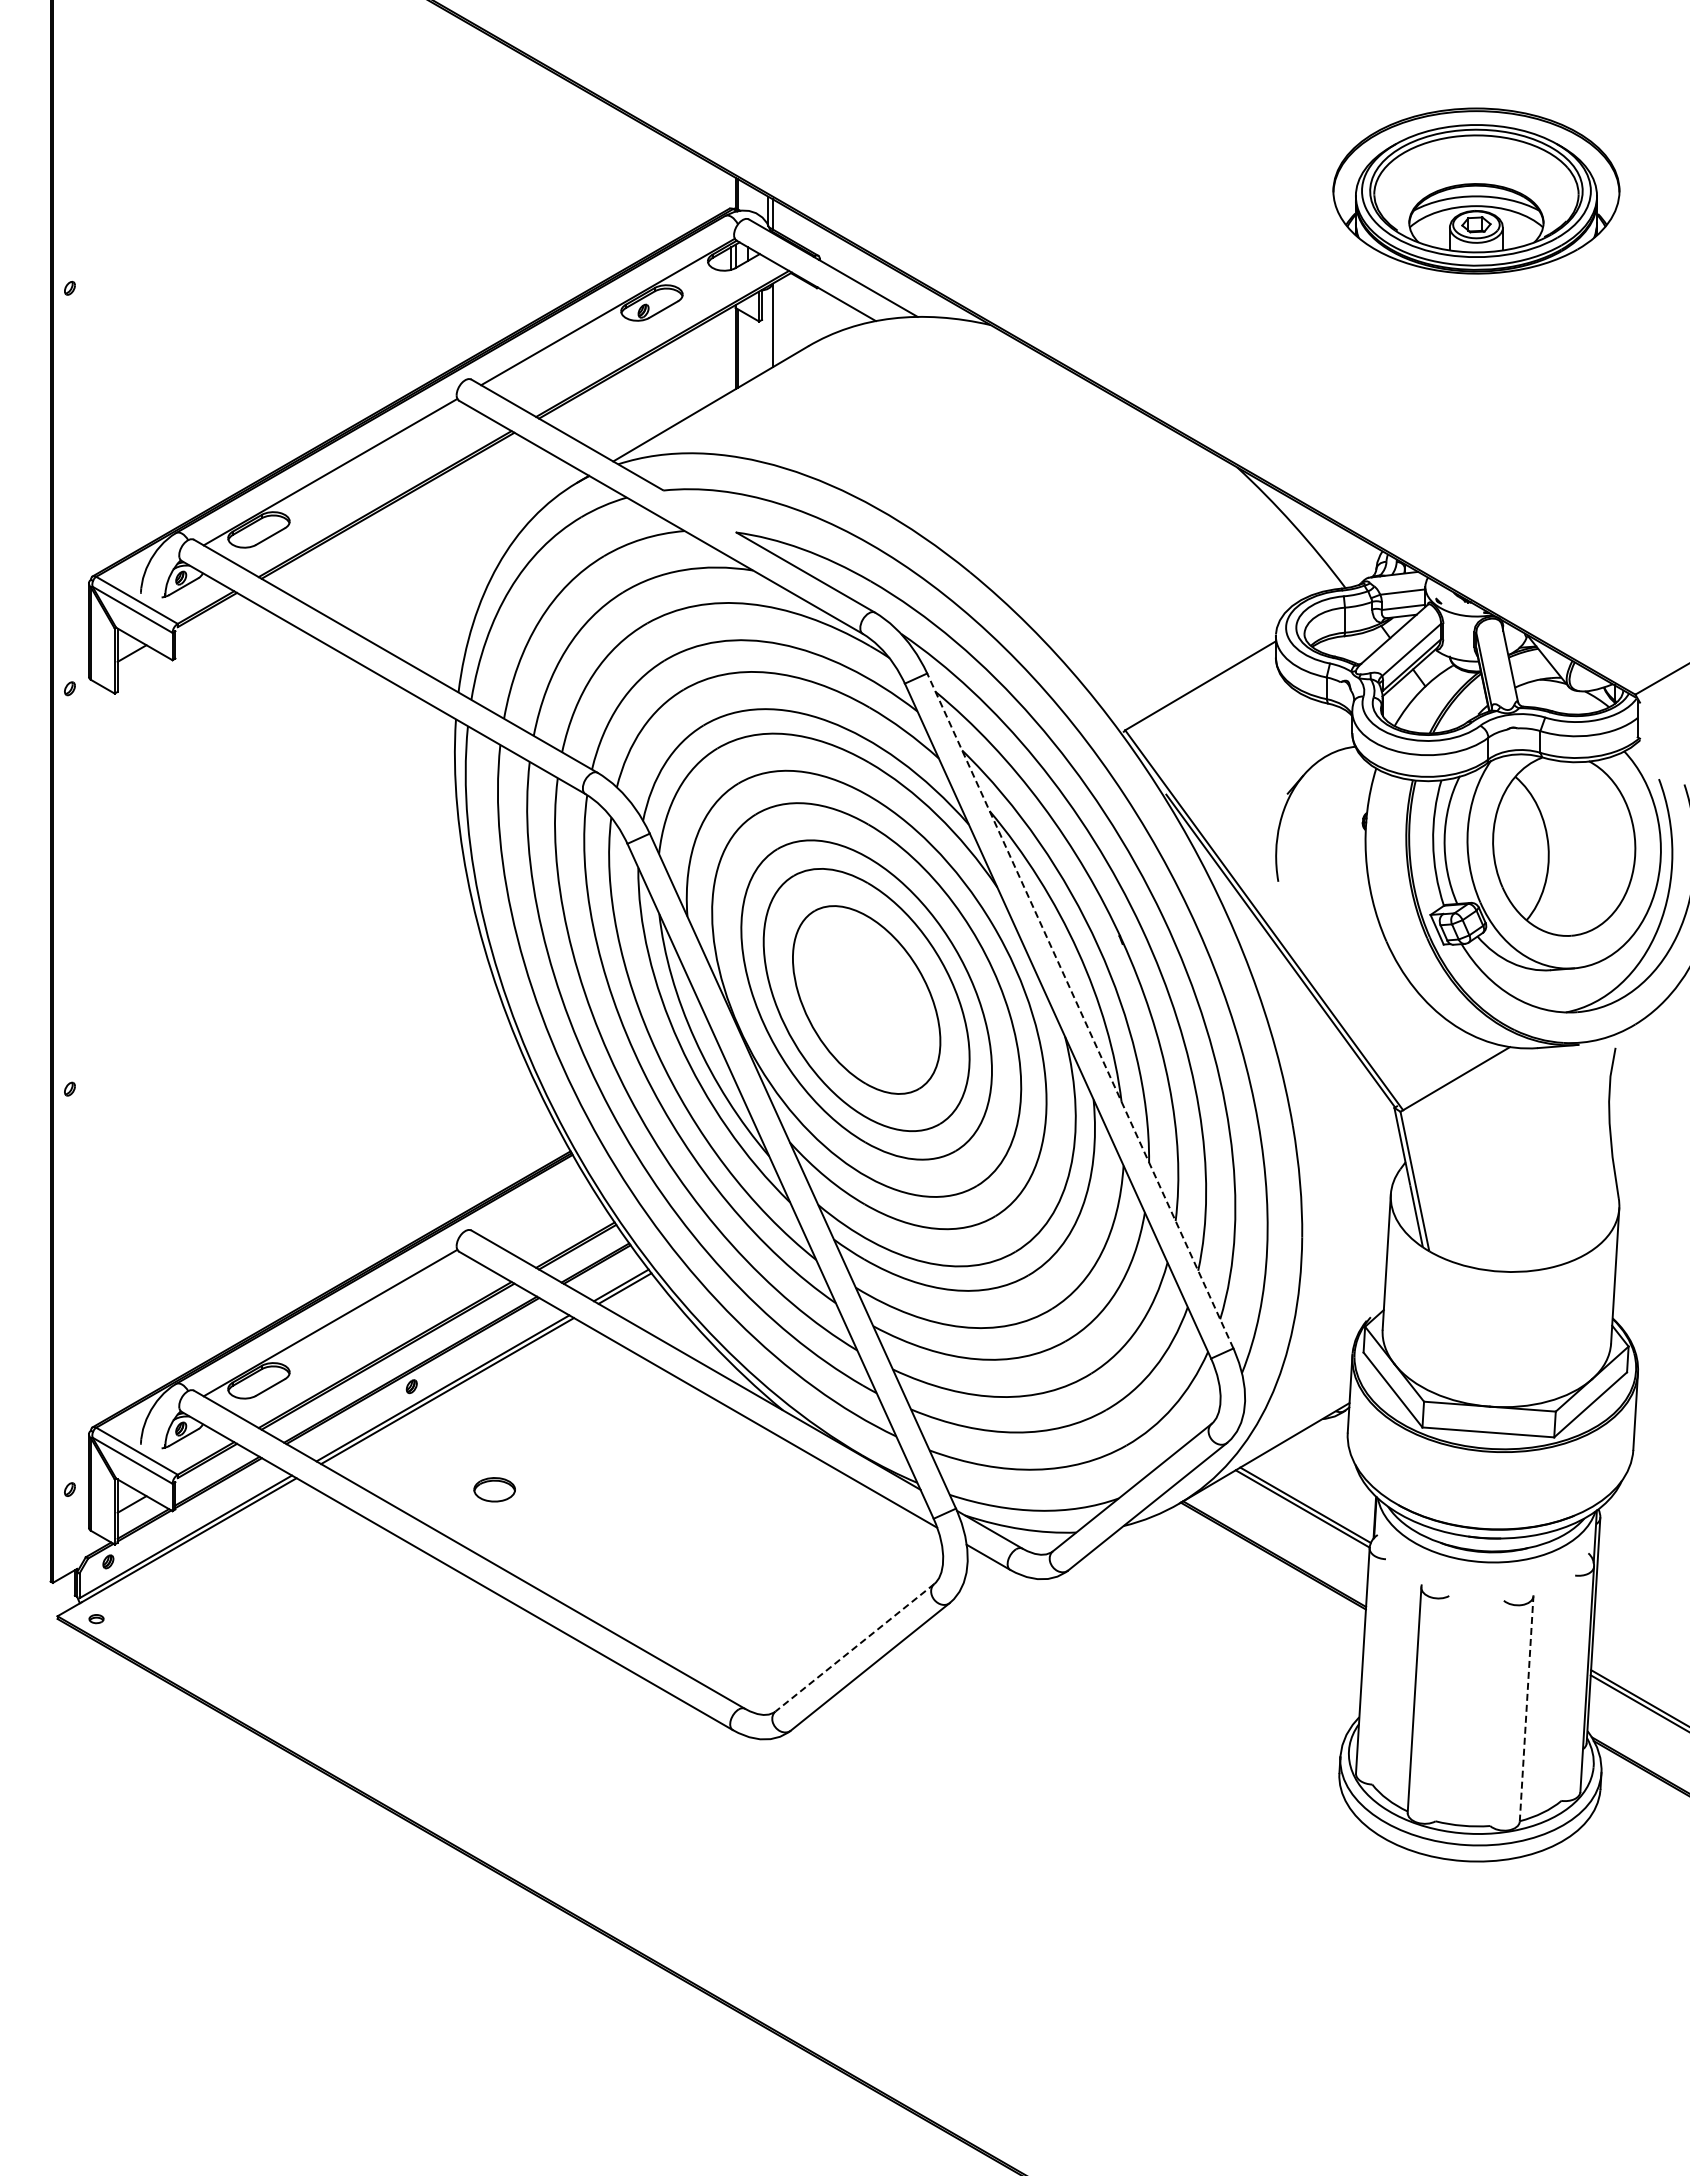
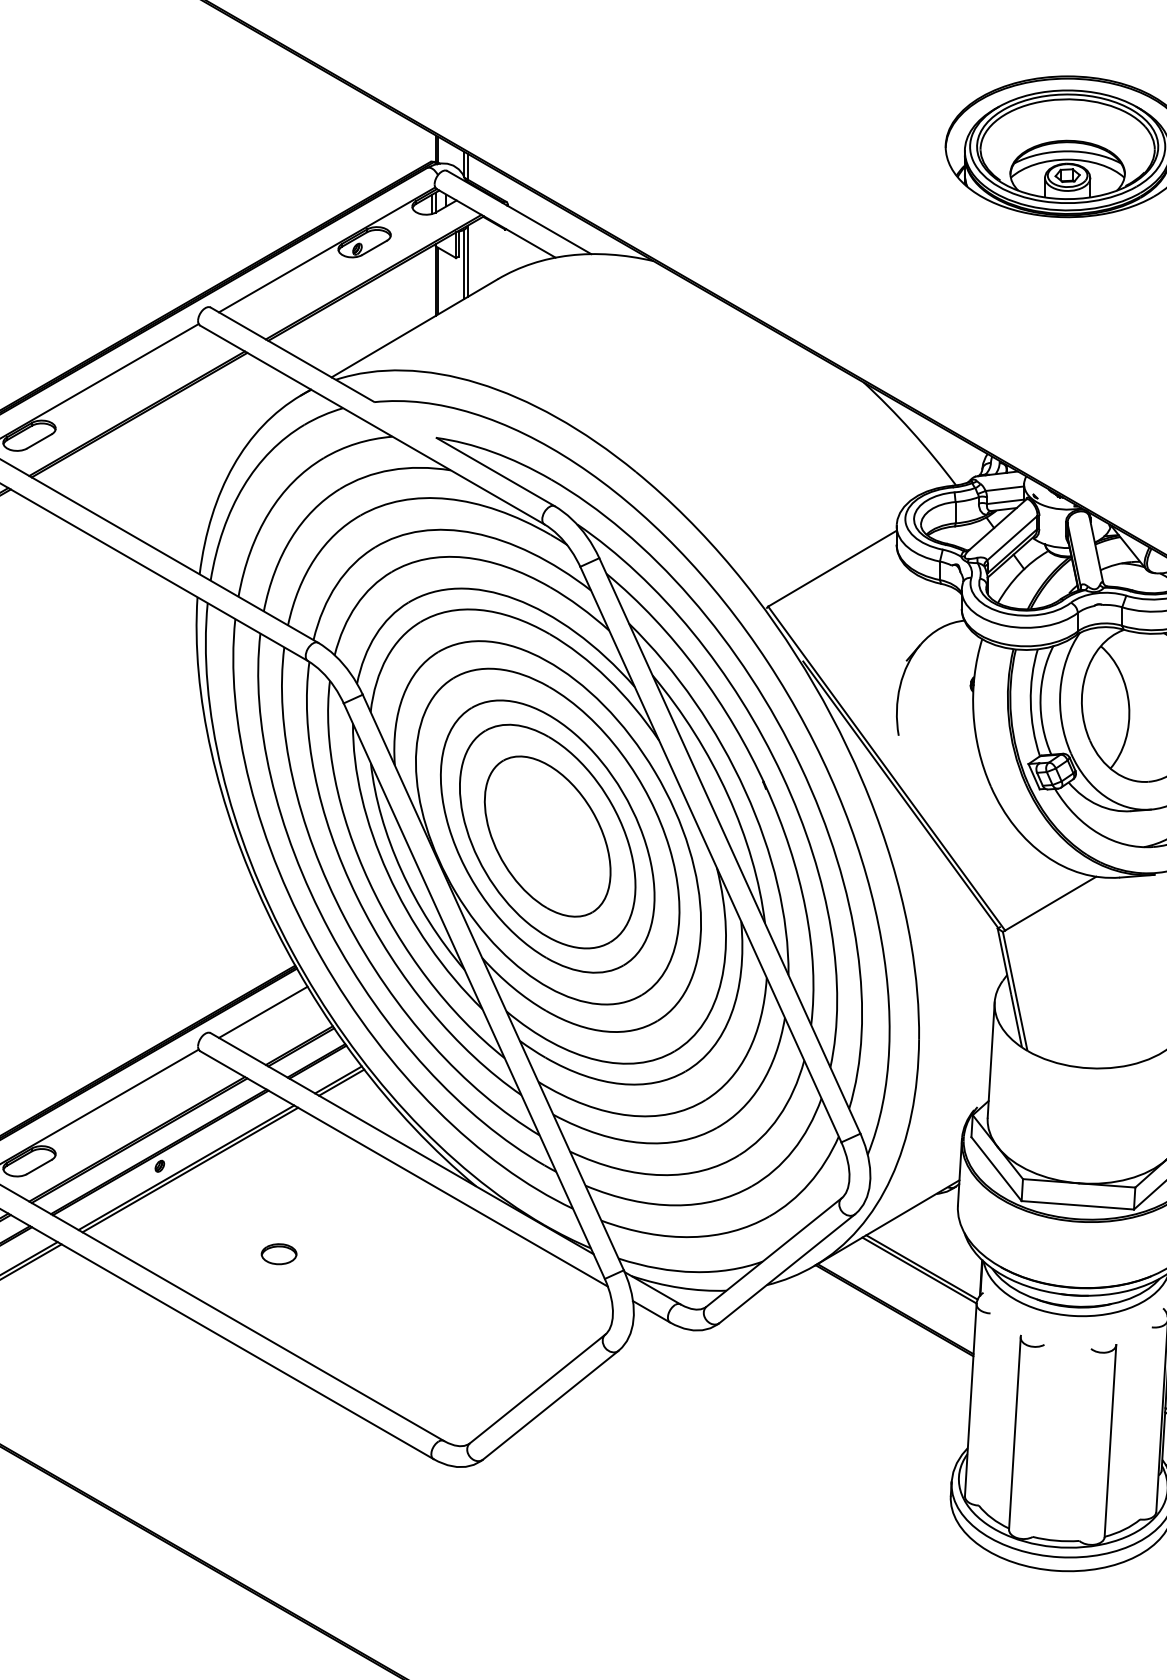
line: (768, 328) -> (464, 263), added
line: (1080, 1010) -> (730, 845), dashed -> solid
line: (533, 1206) -> (263, 1012), added
part: (494, 1489) -> (278, 1253), moved
line: (854, 1647) -> (537, 1388), dashed -> solid
line: (1526, 1708) -> (1110, 1440), dashed -> solid

